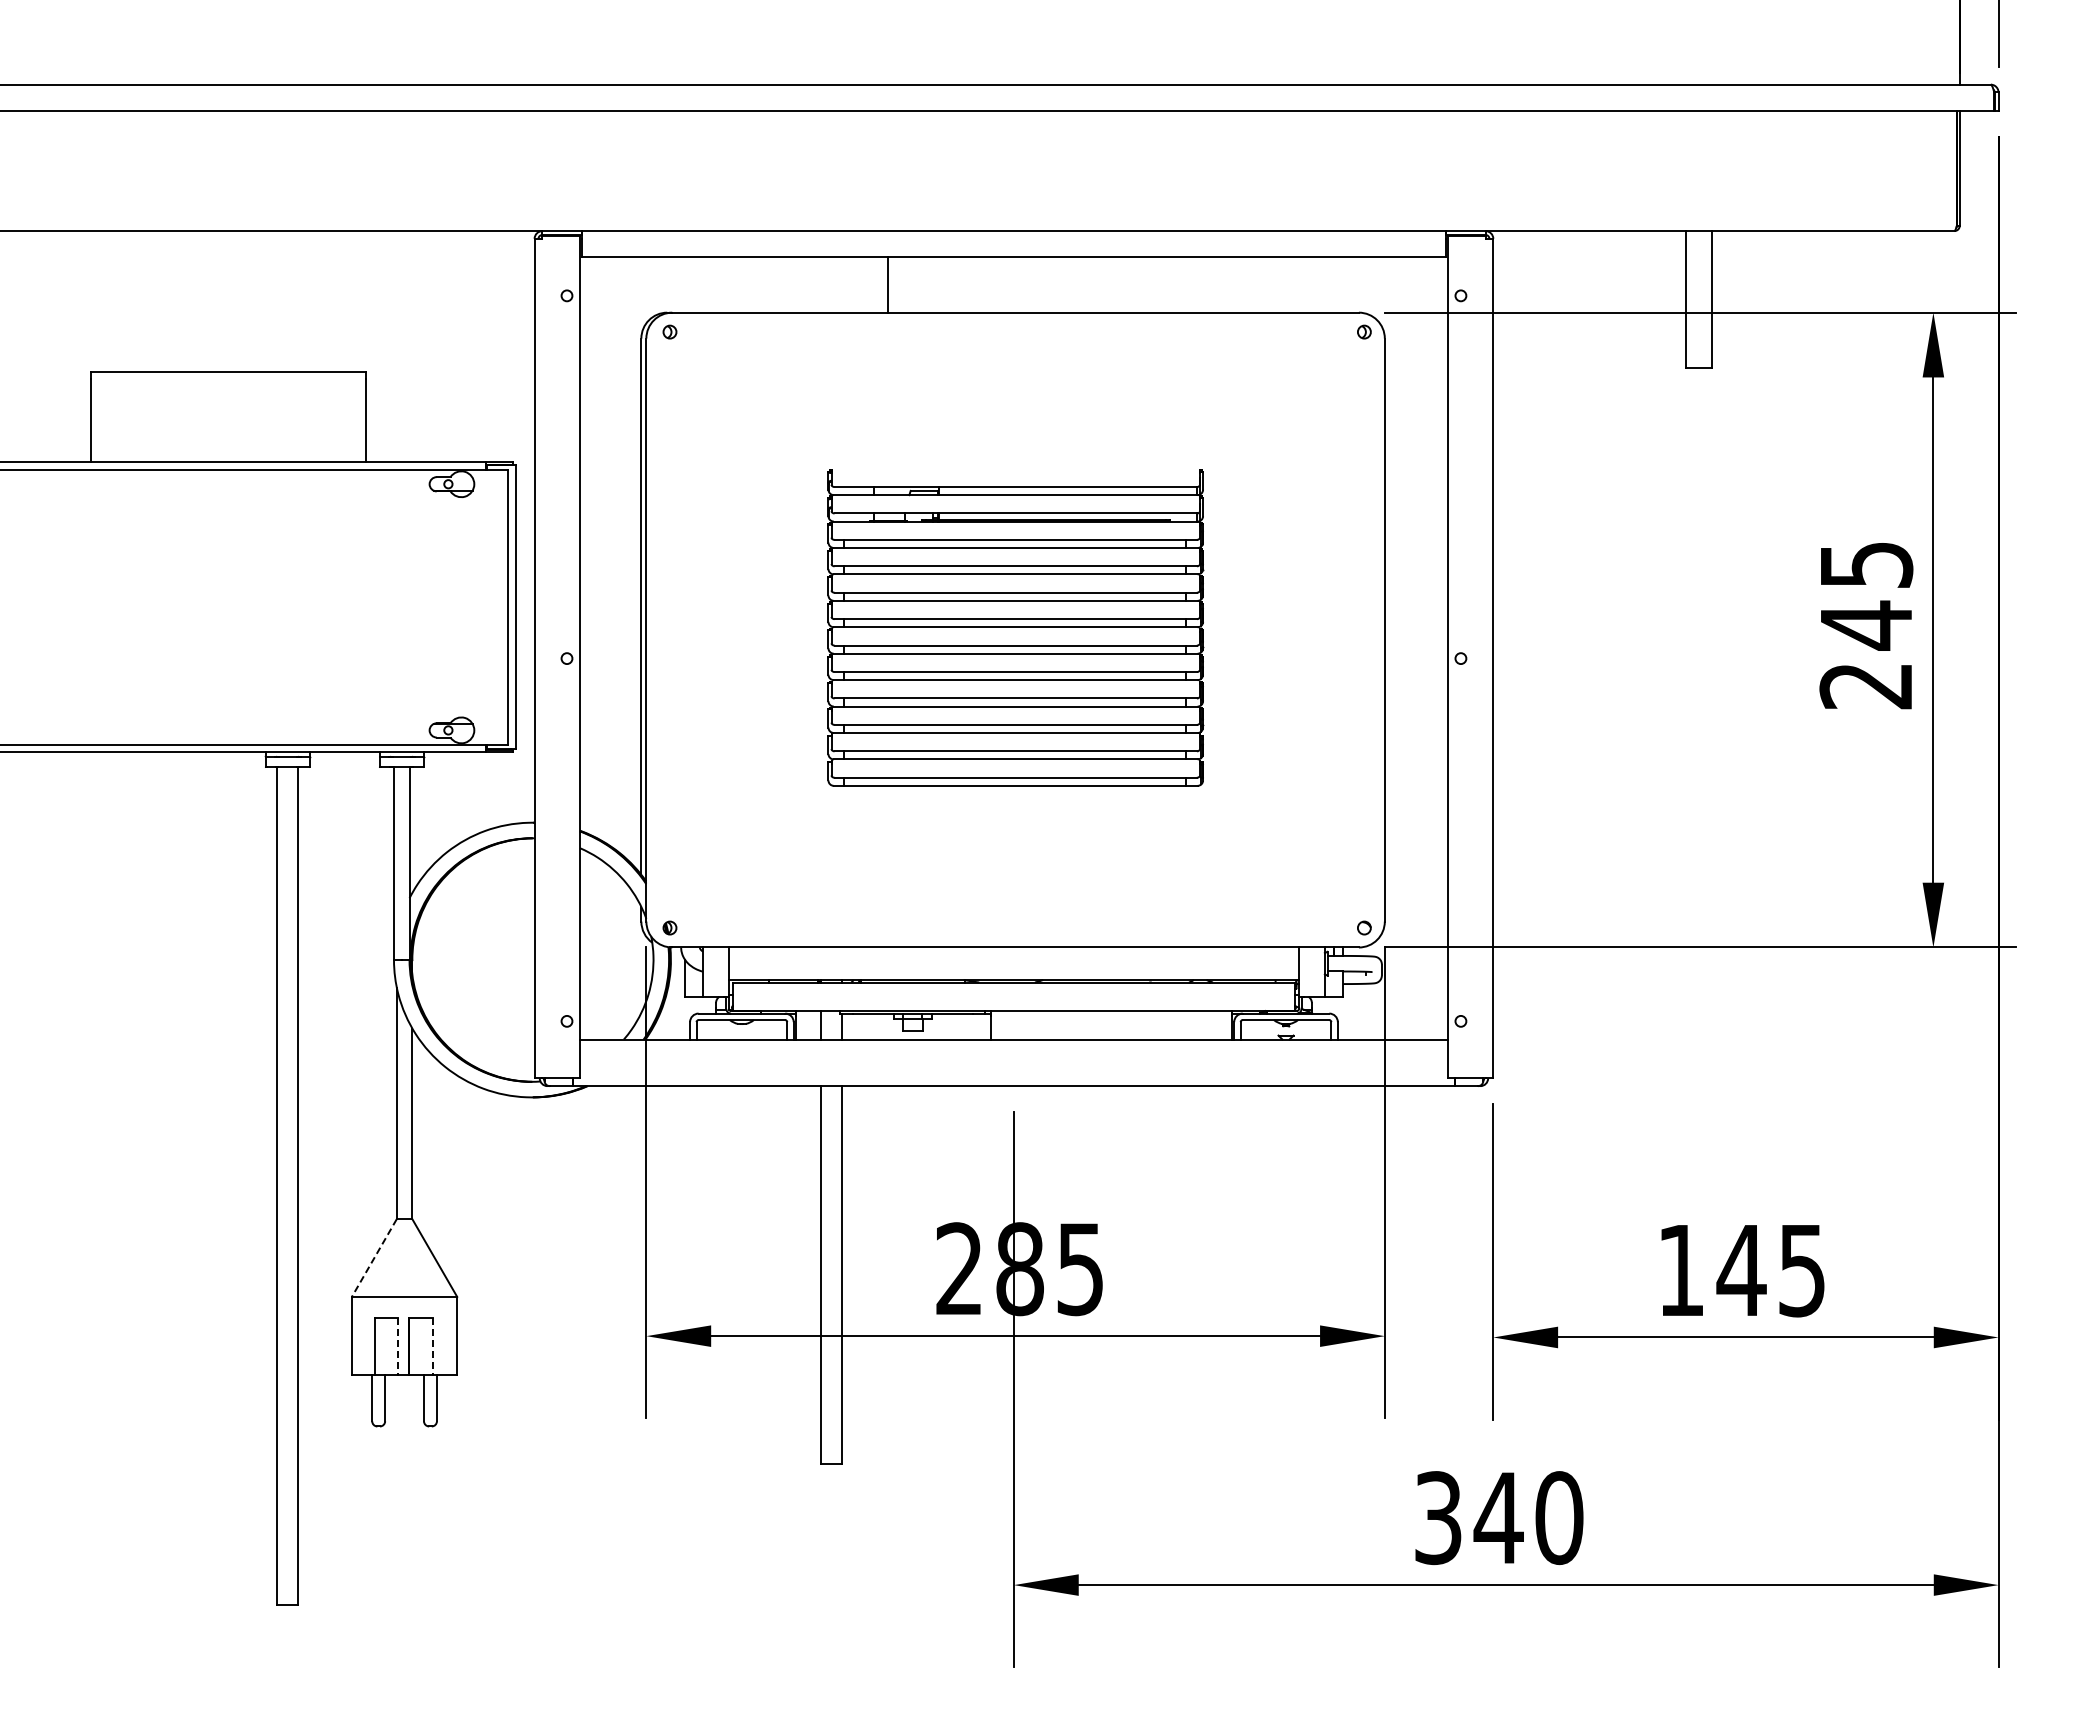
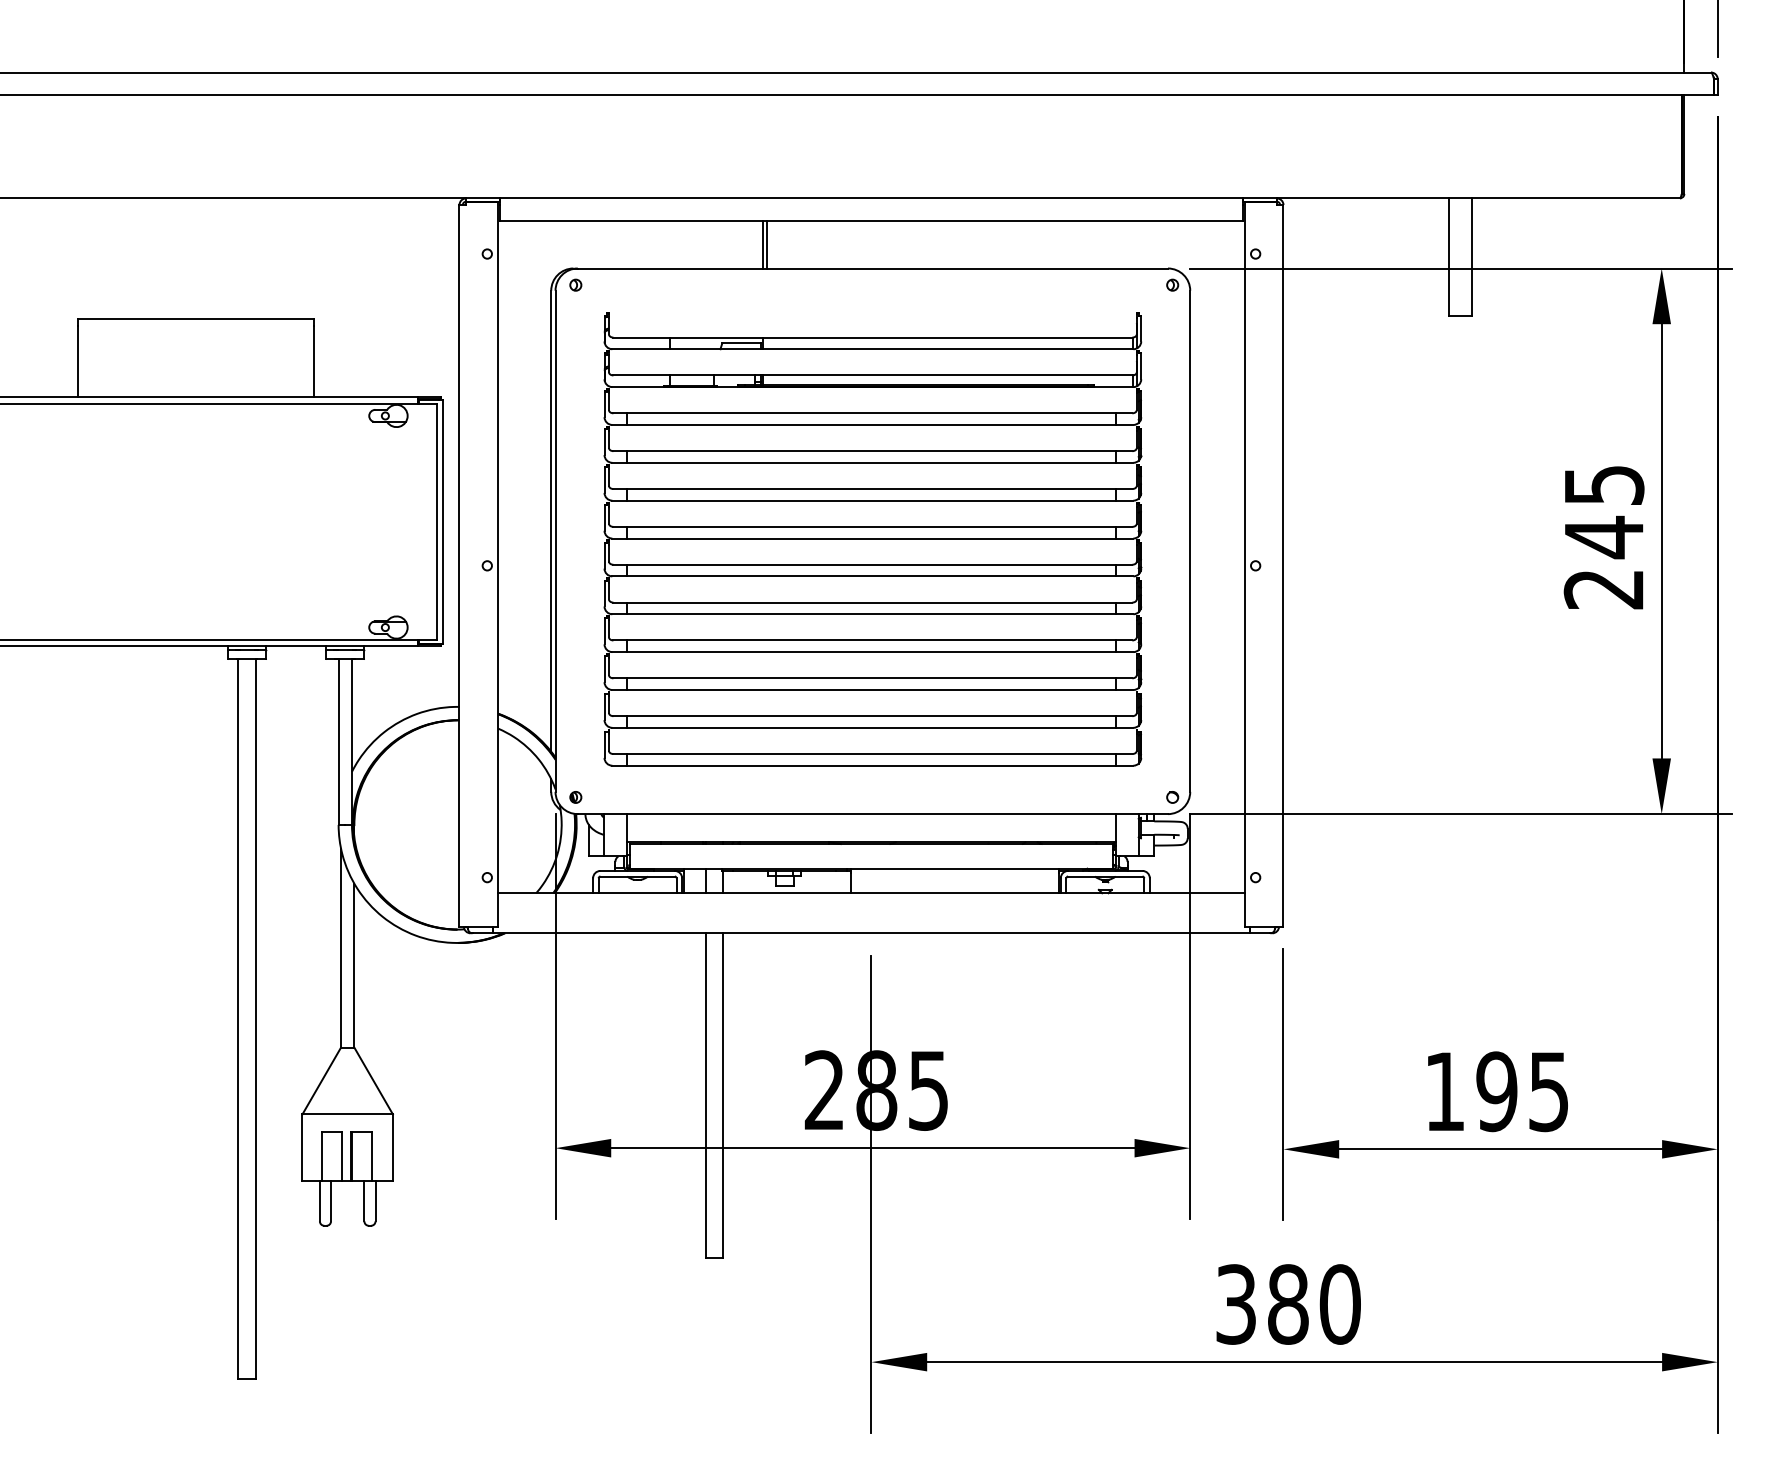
line: (892, 284) -> (767, 244), added
part: (1015, 627) -> (872, 539), size x1.67
line: (374, 1258) -> (321, 1081), dashed -> solid
text: (1741, 1270) -> (1496, 1091), 145 -> 195
line: (398, 1346) -> (342, 1157), dashed -> solid
line: (432, 1346) -> (371, 1157), dashed -> solid
text: (1498, 1518) -> (1287, 1304), 340 -> 380

